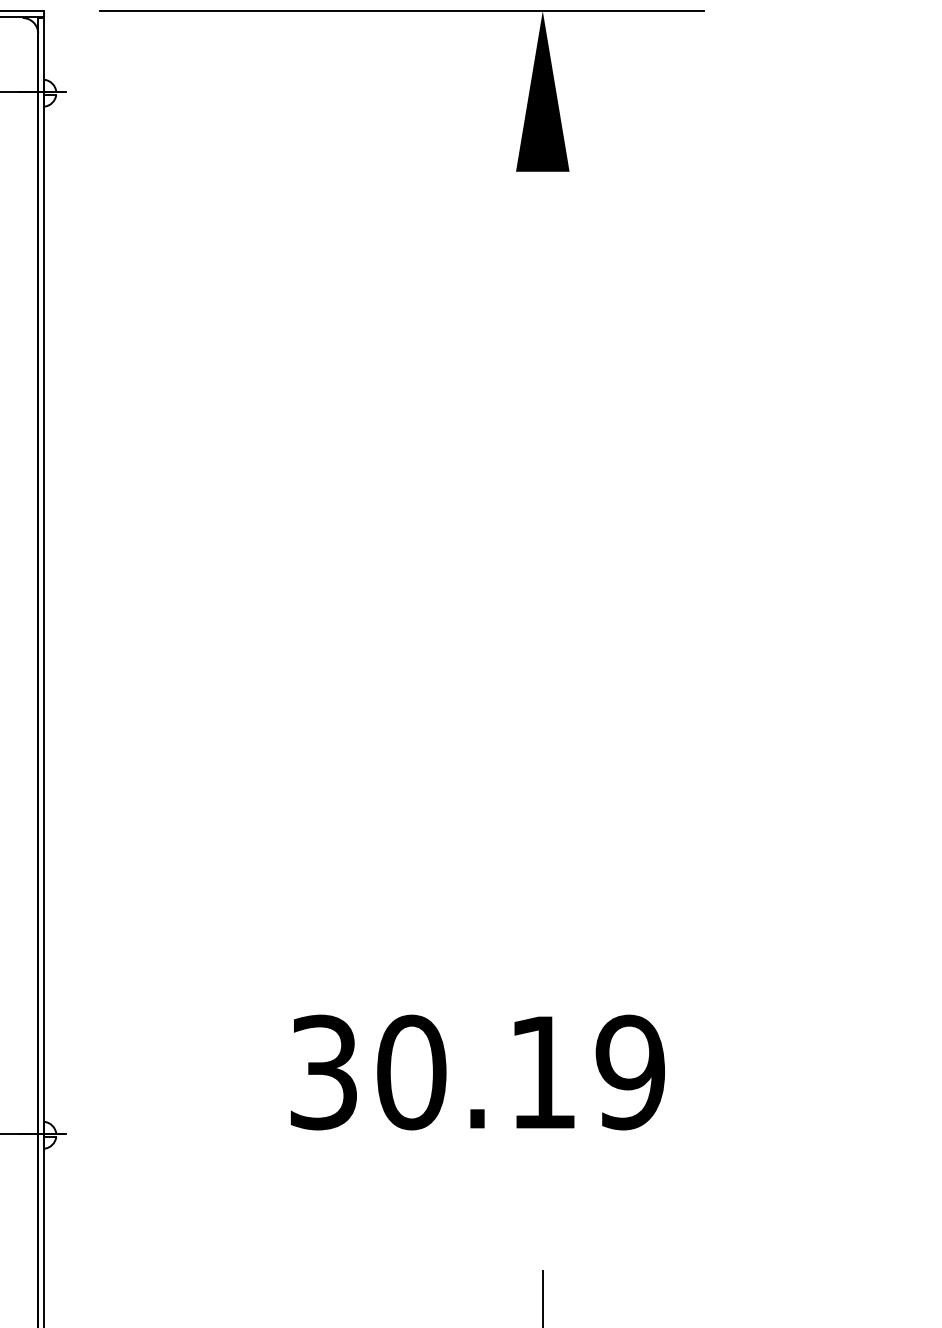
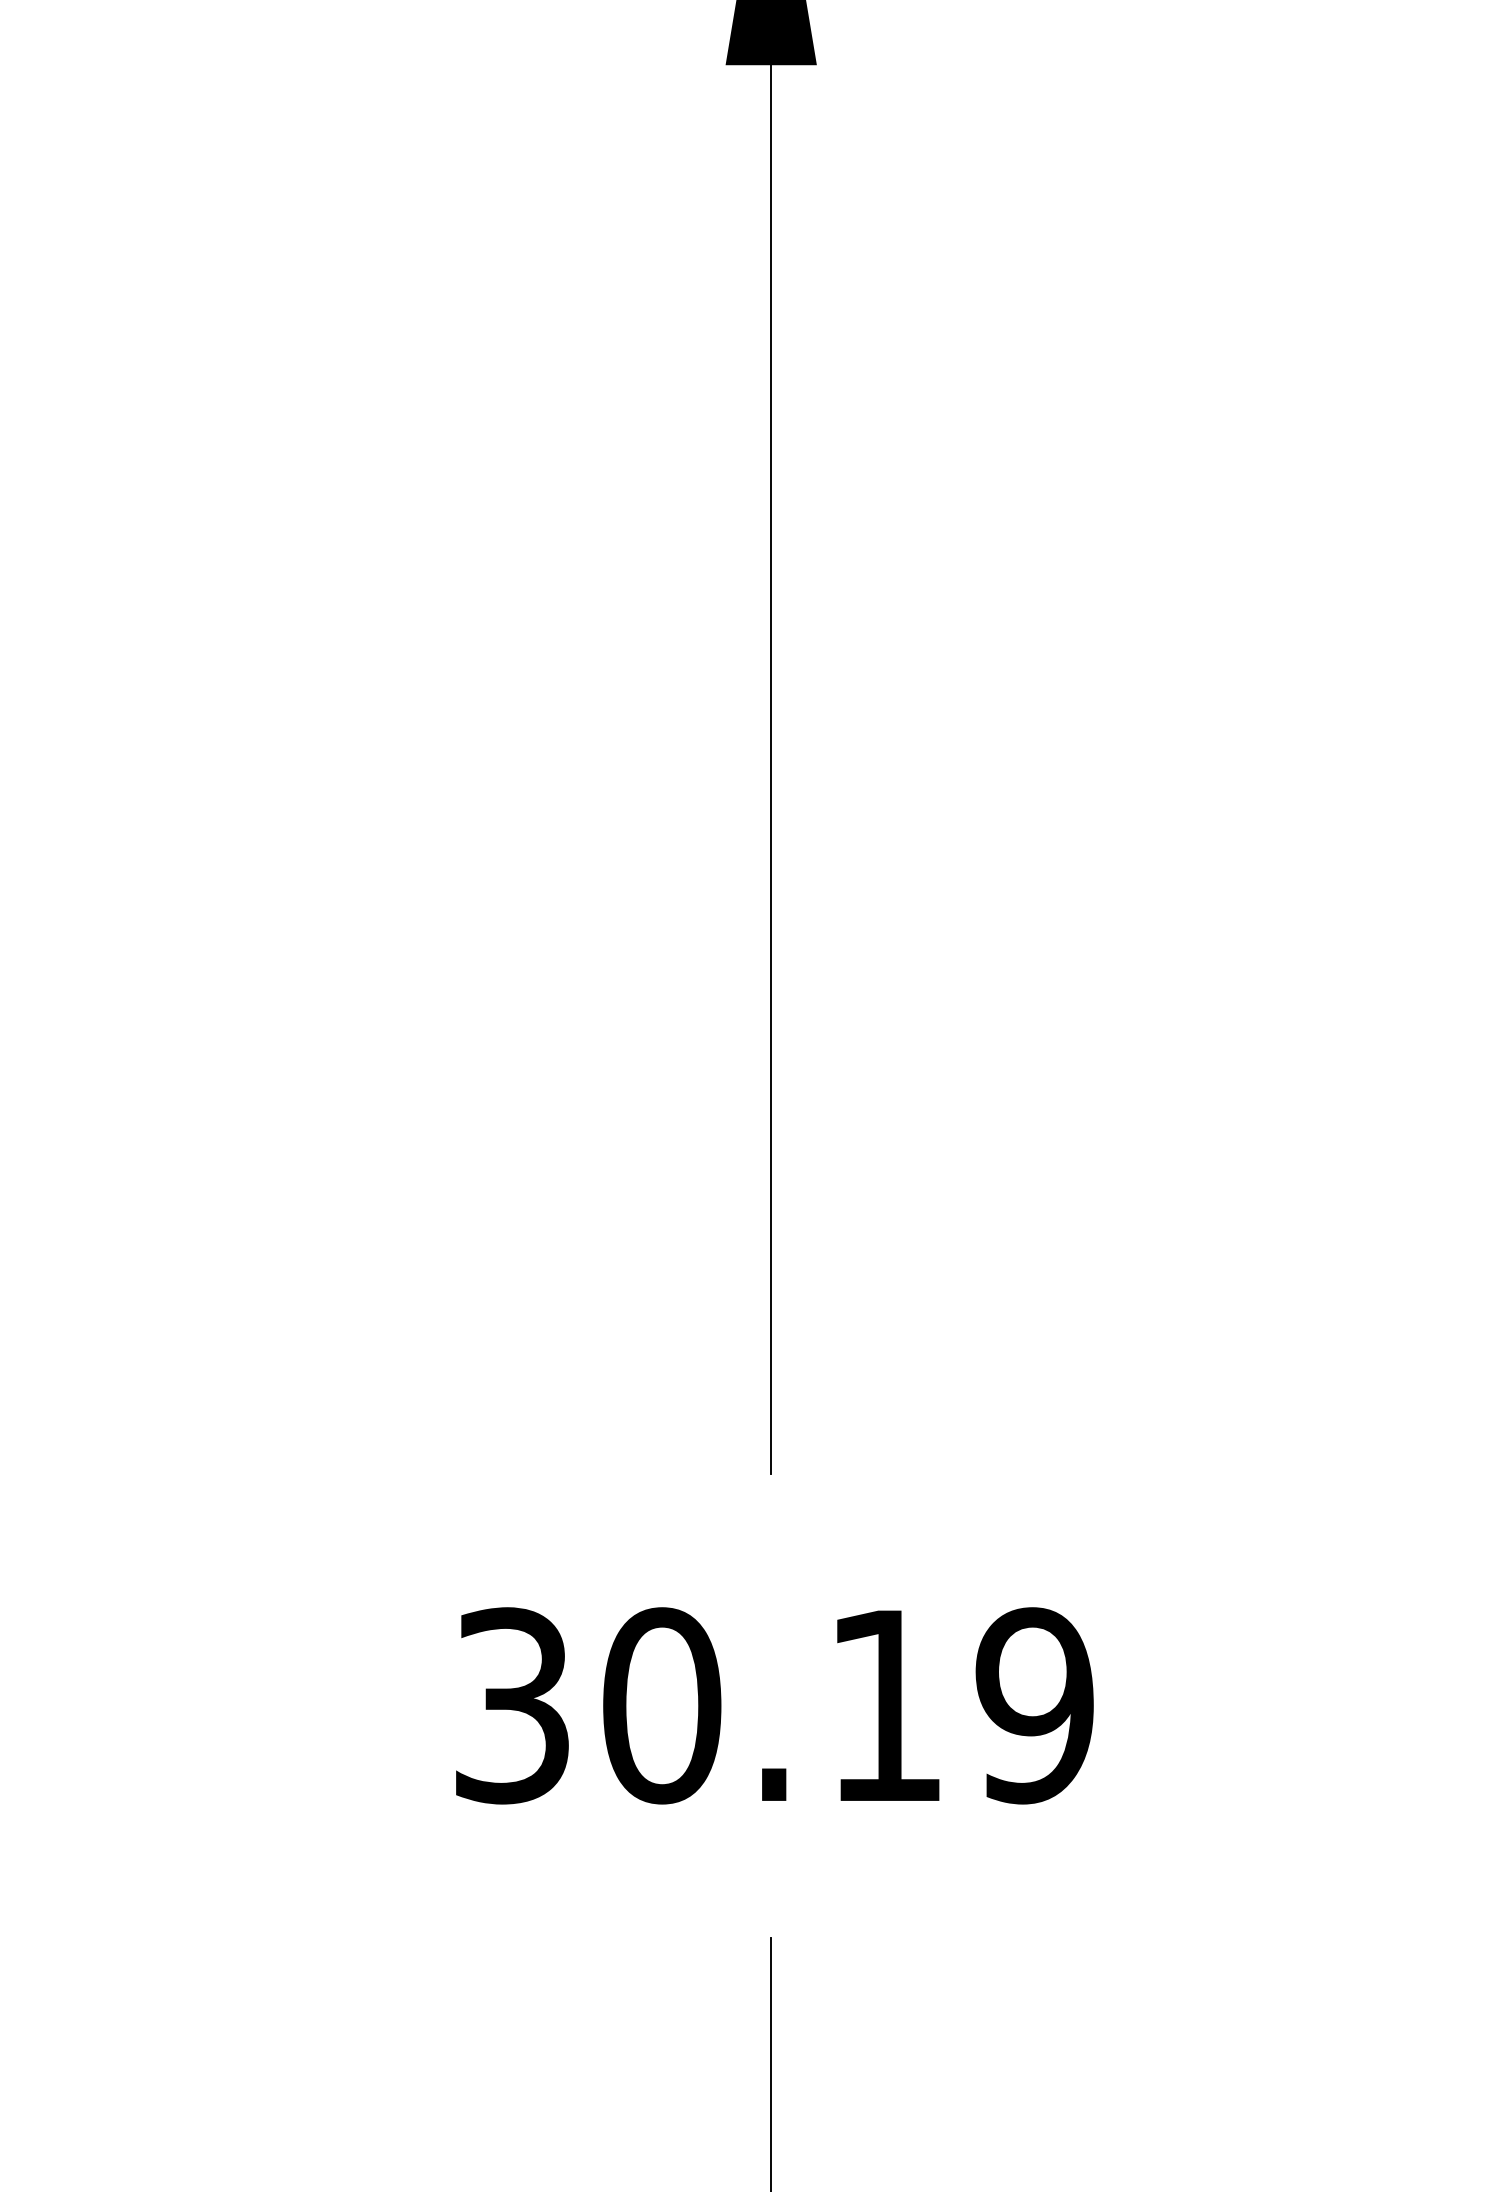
line: (542, 584) -> (770, 768), added
text: (477, 1072) -> (774, 1705), moved

